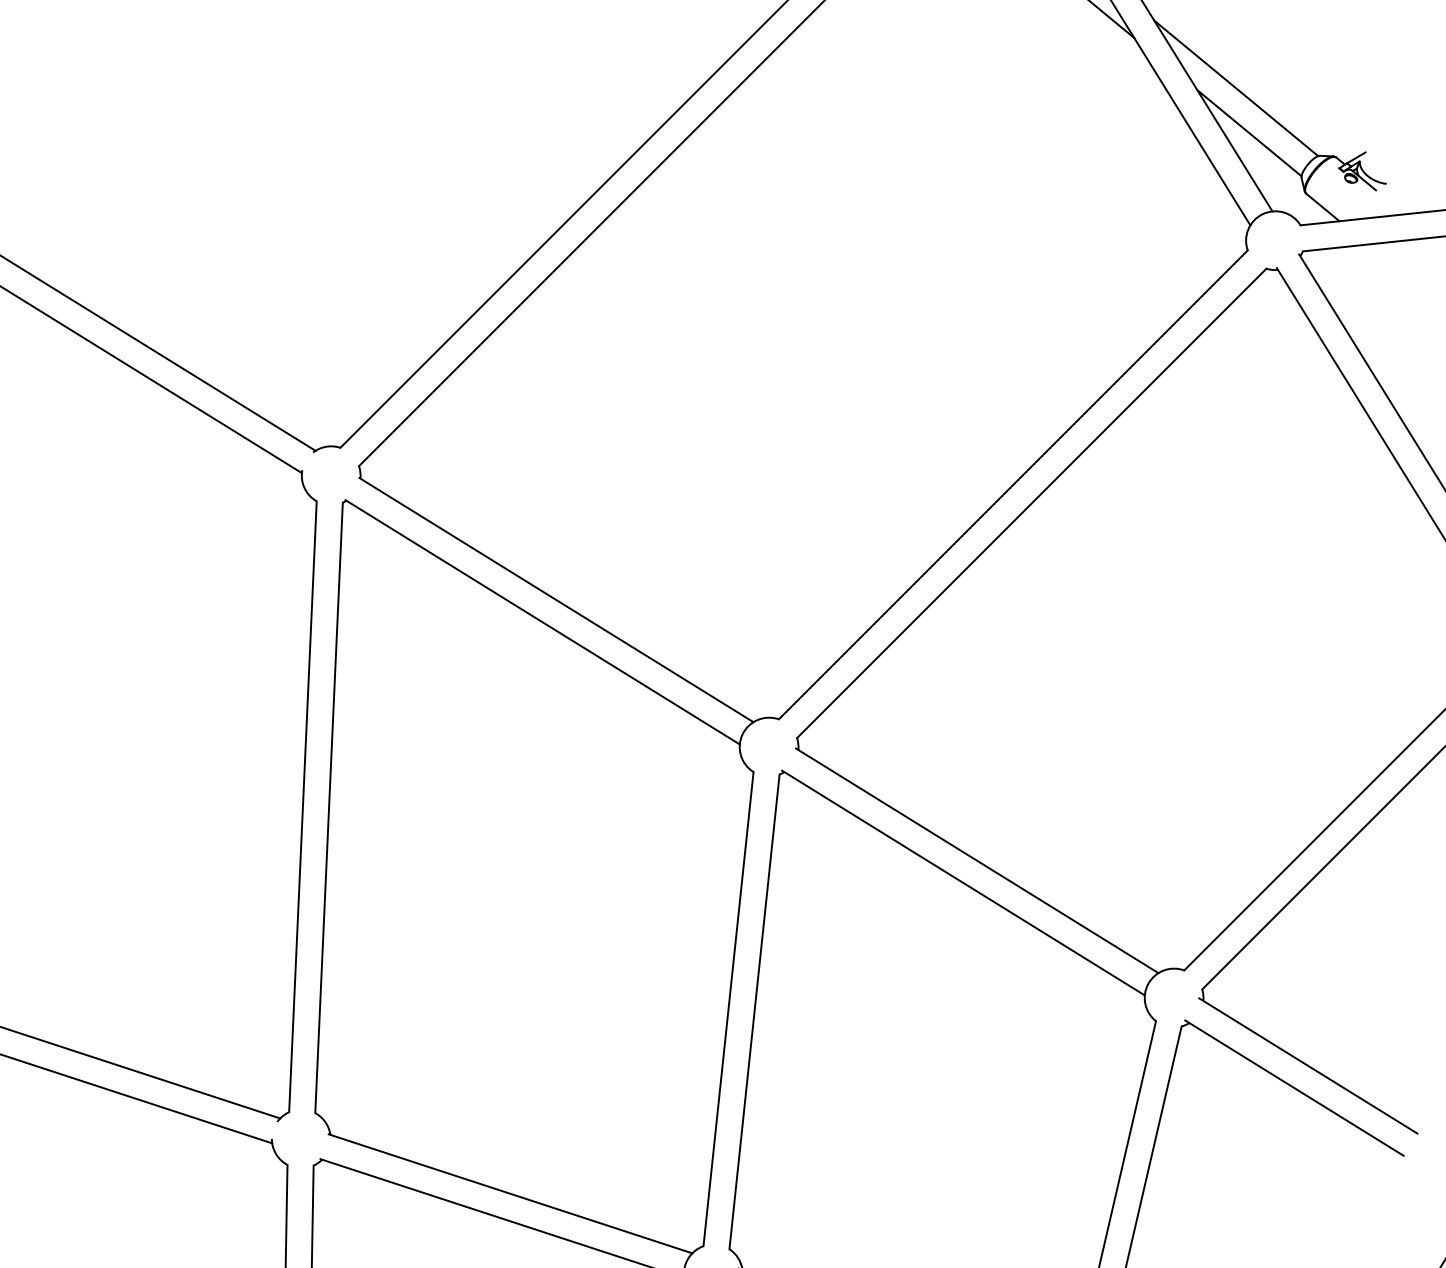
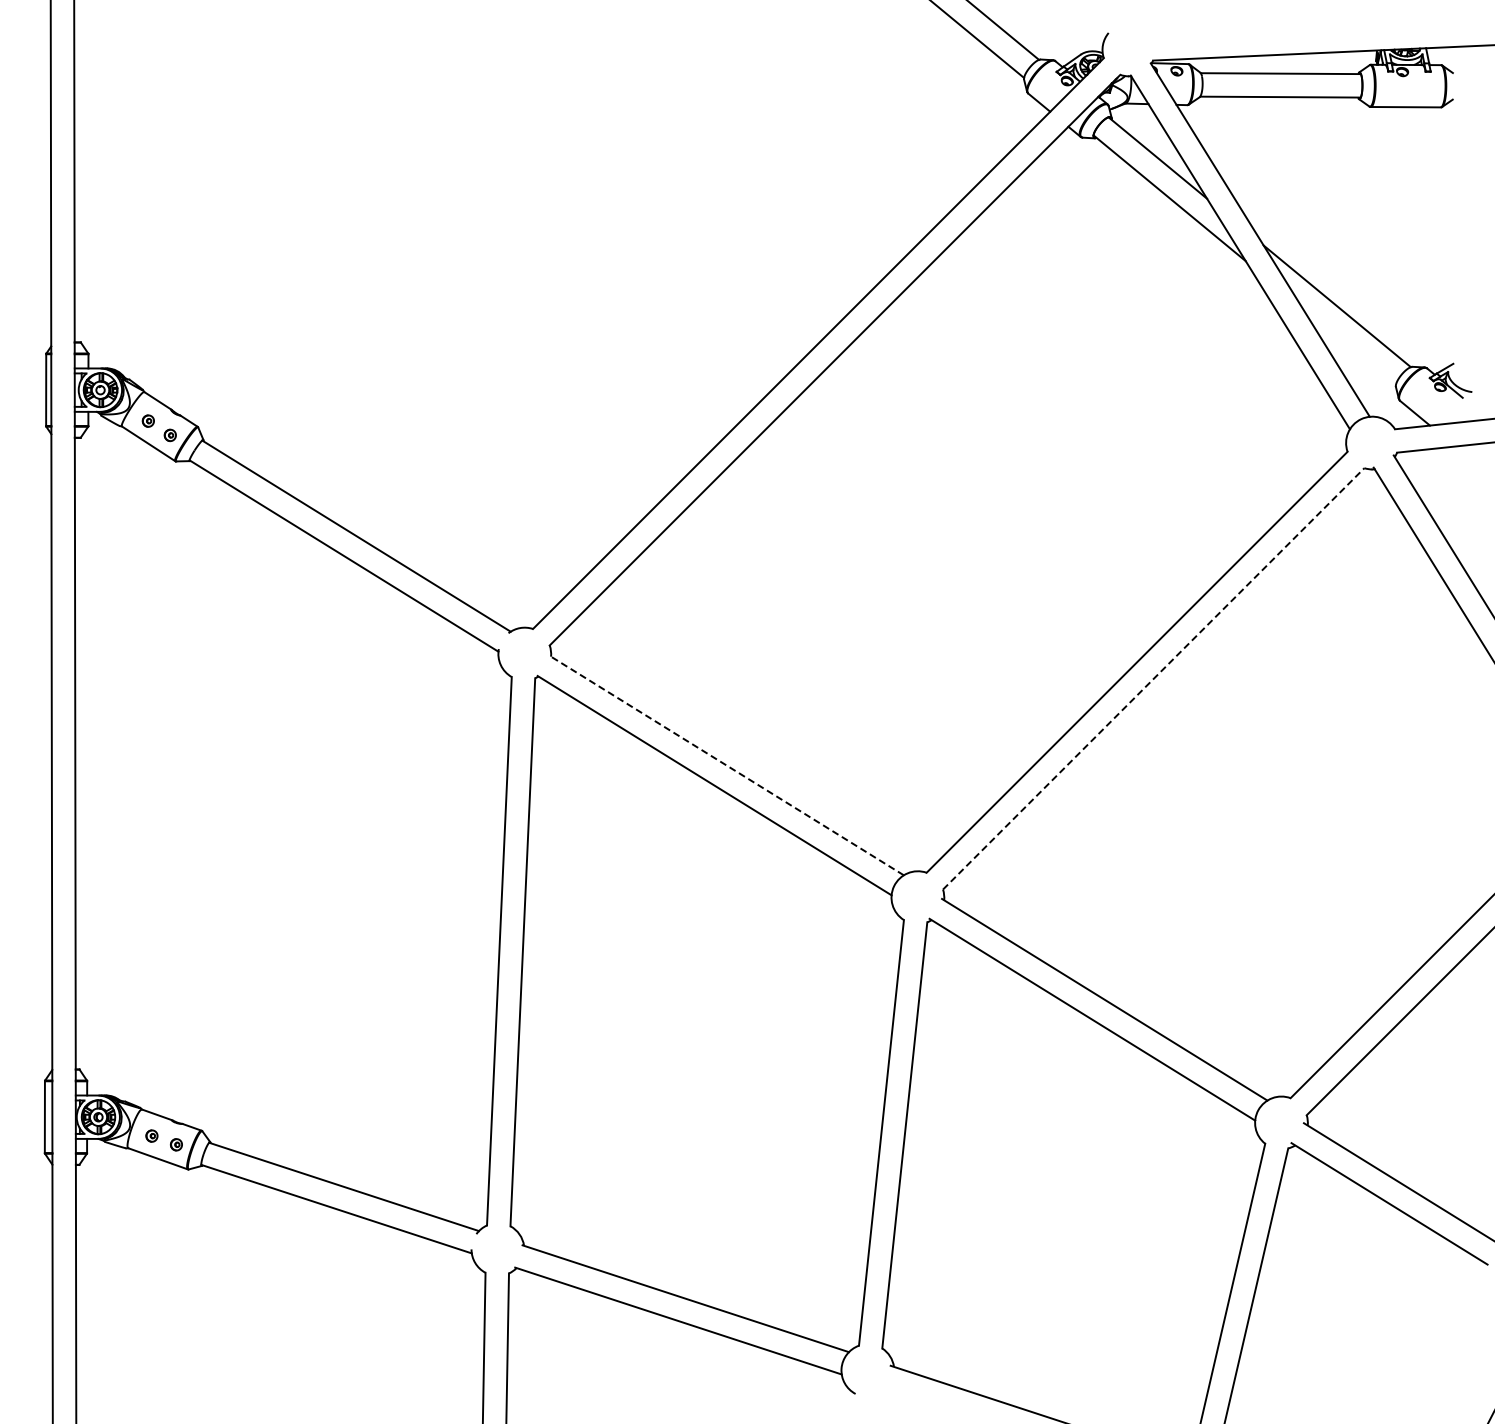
line: (1248, 133) -> (1348, 346), removed
line: (1031, 502) -> (1153, 678), solid -> dashed
line: (555, 599) -> (726, 765), solid -> dashed

